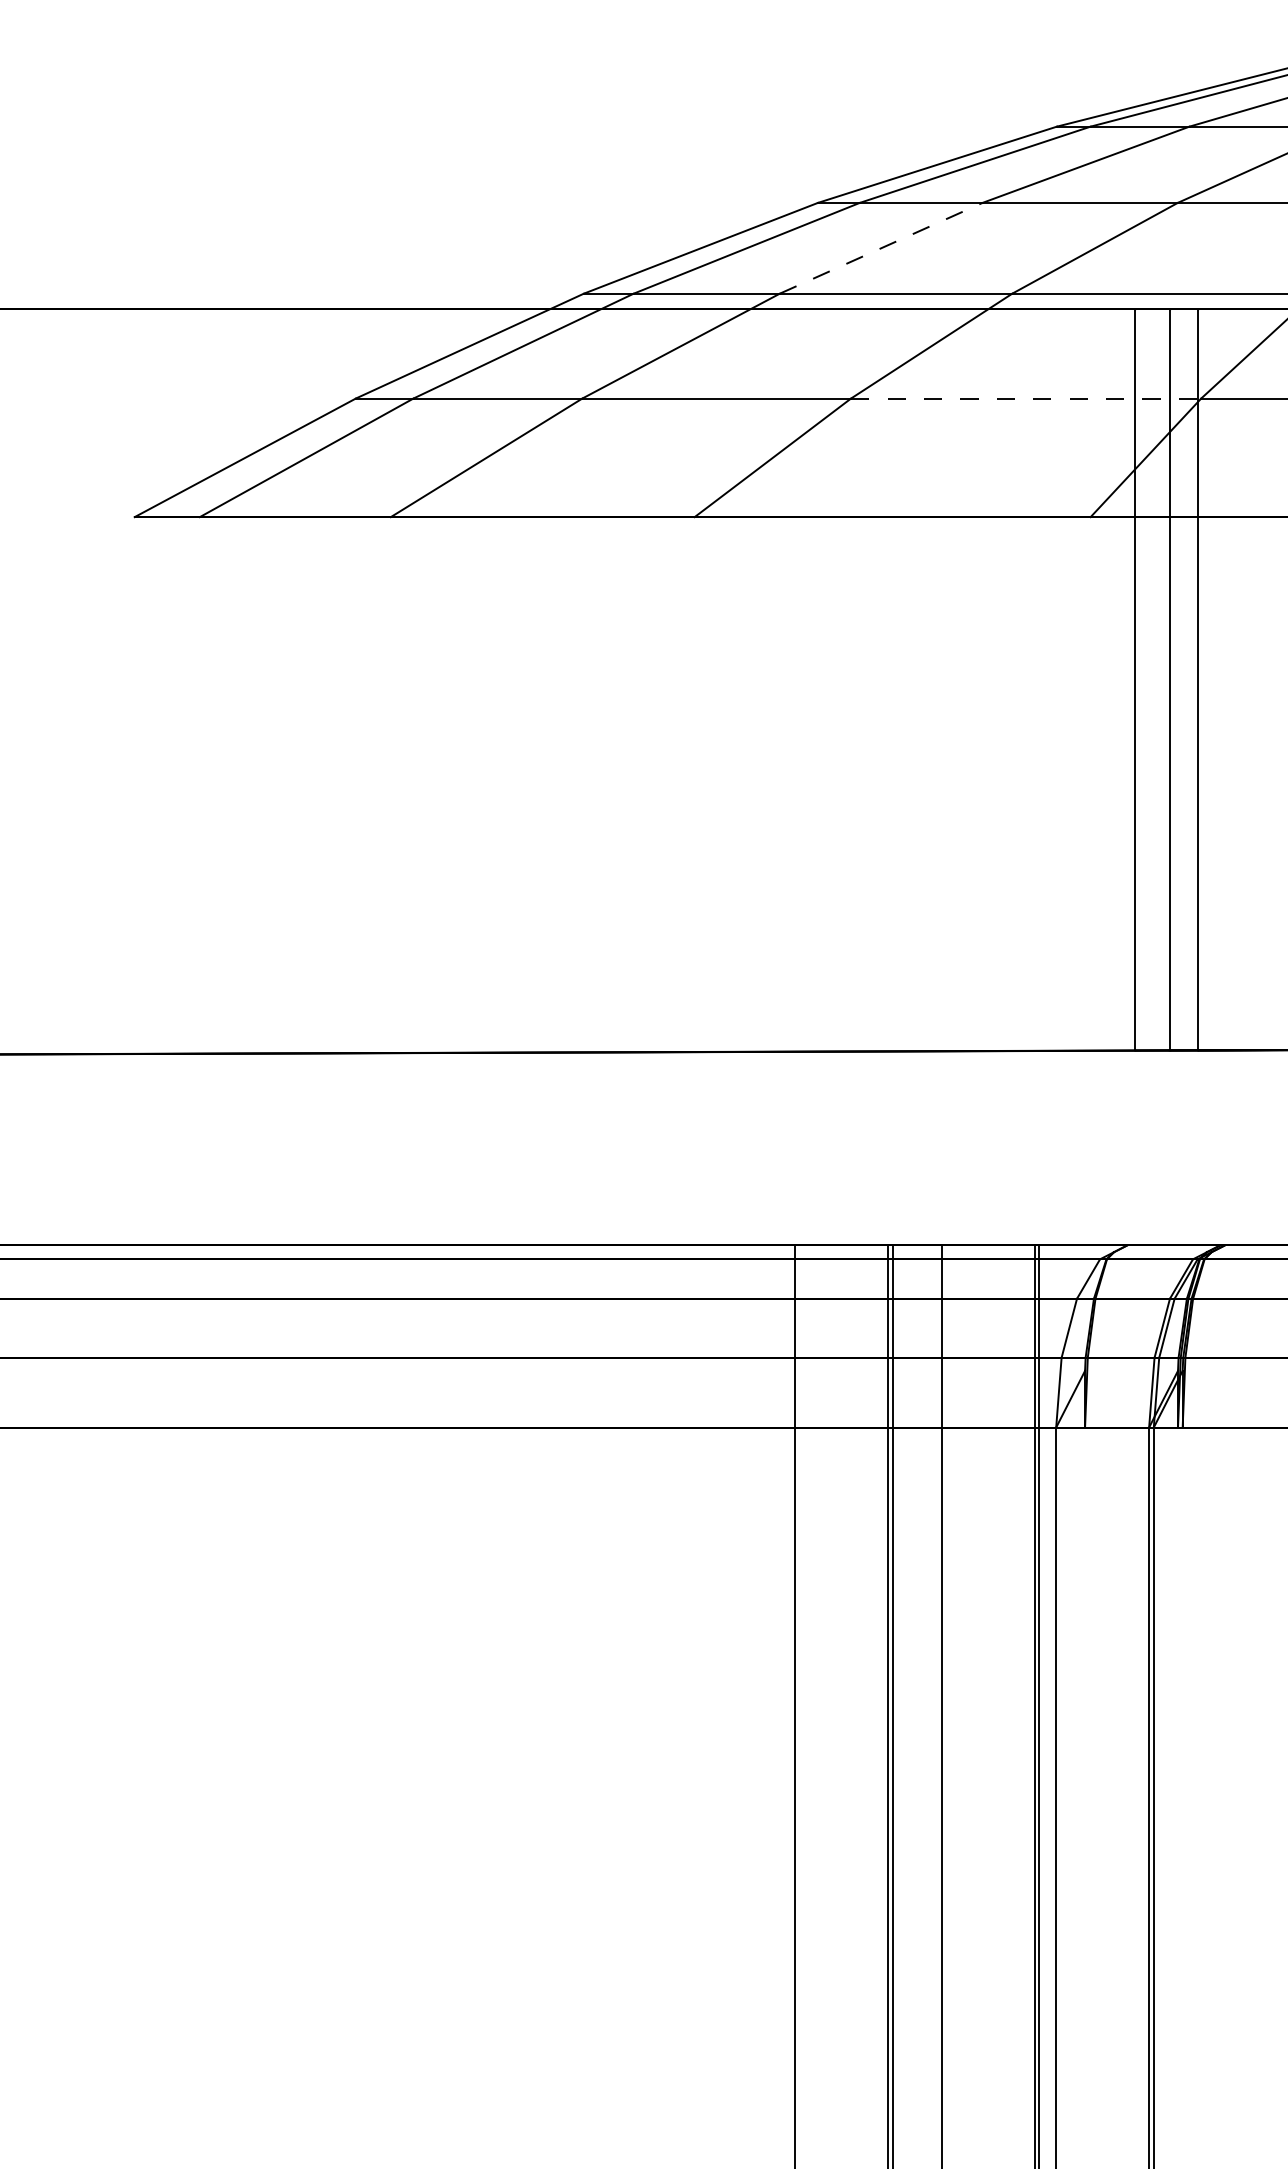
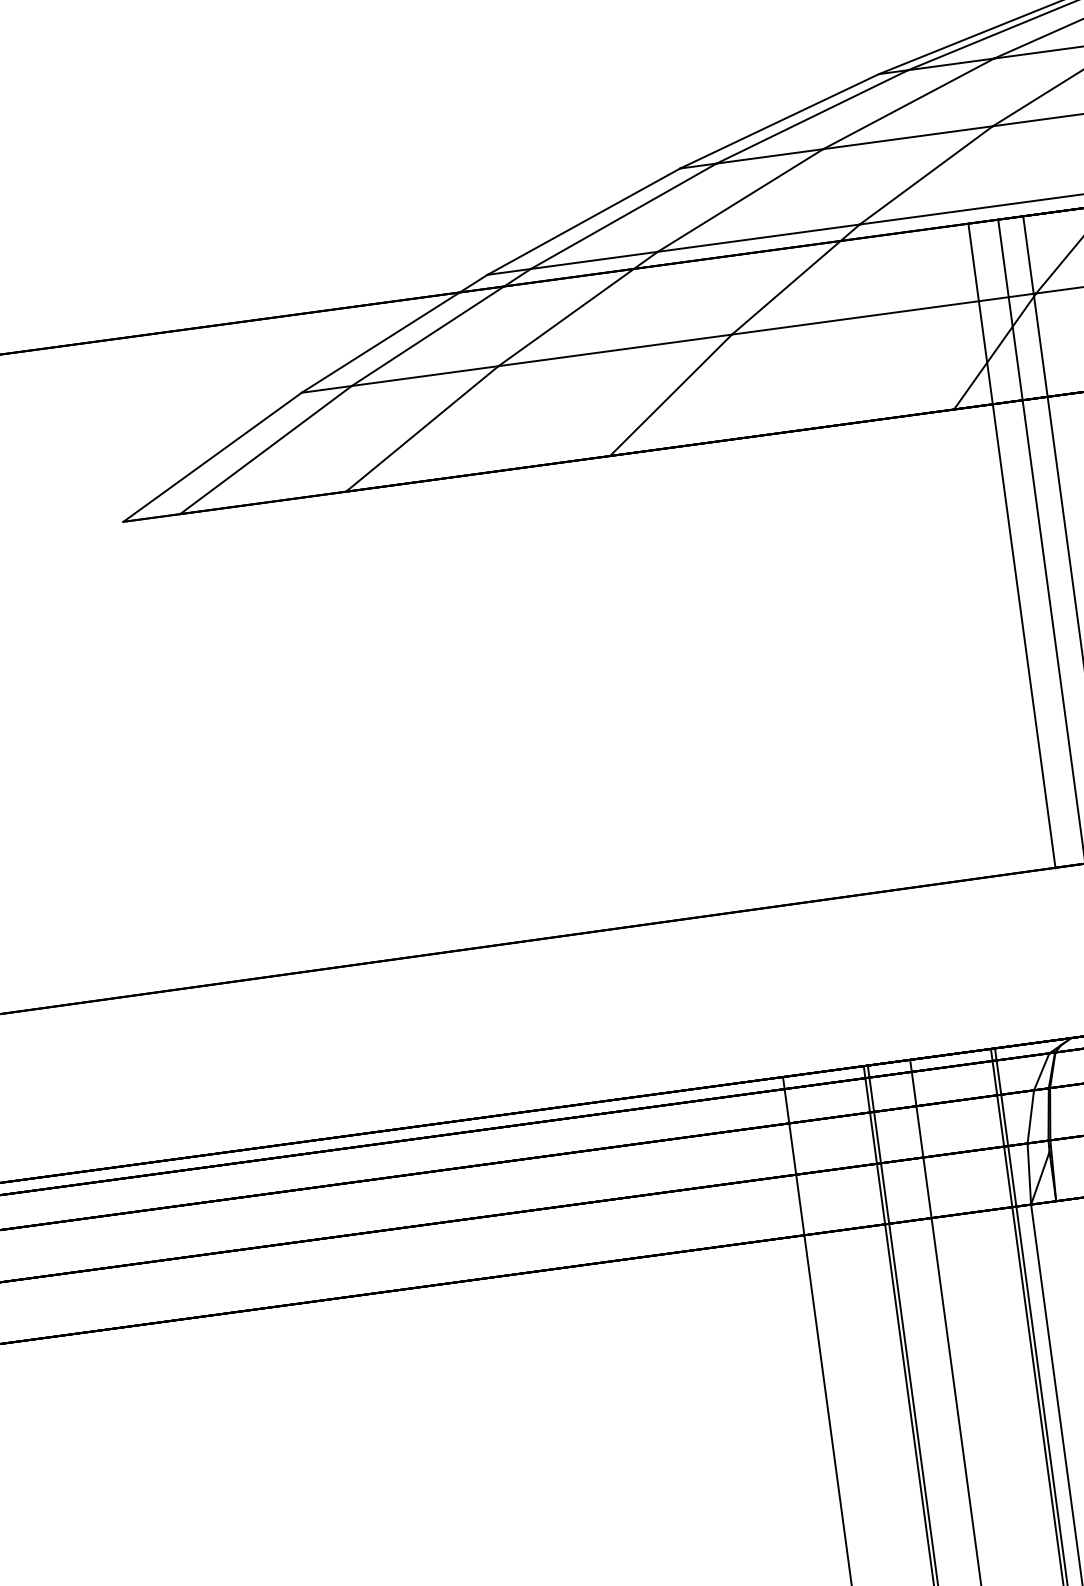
line: (881, 248) -> (740, 200), dashed -> solid
line: (1026, 398) -> (884, 313), dashed -> solid

